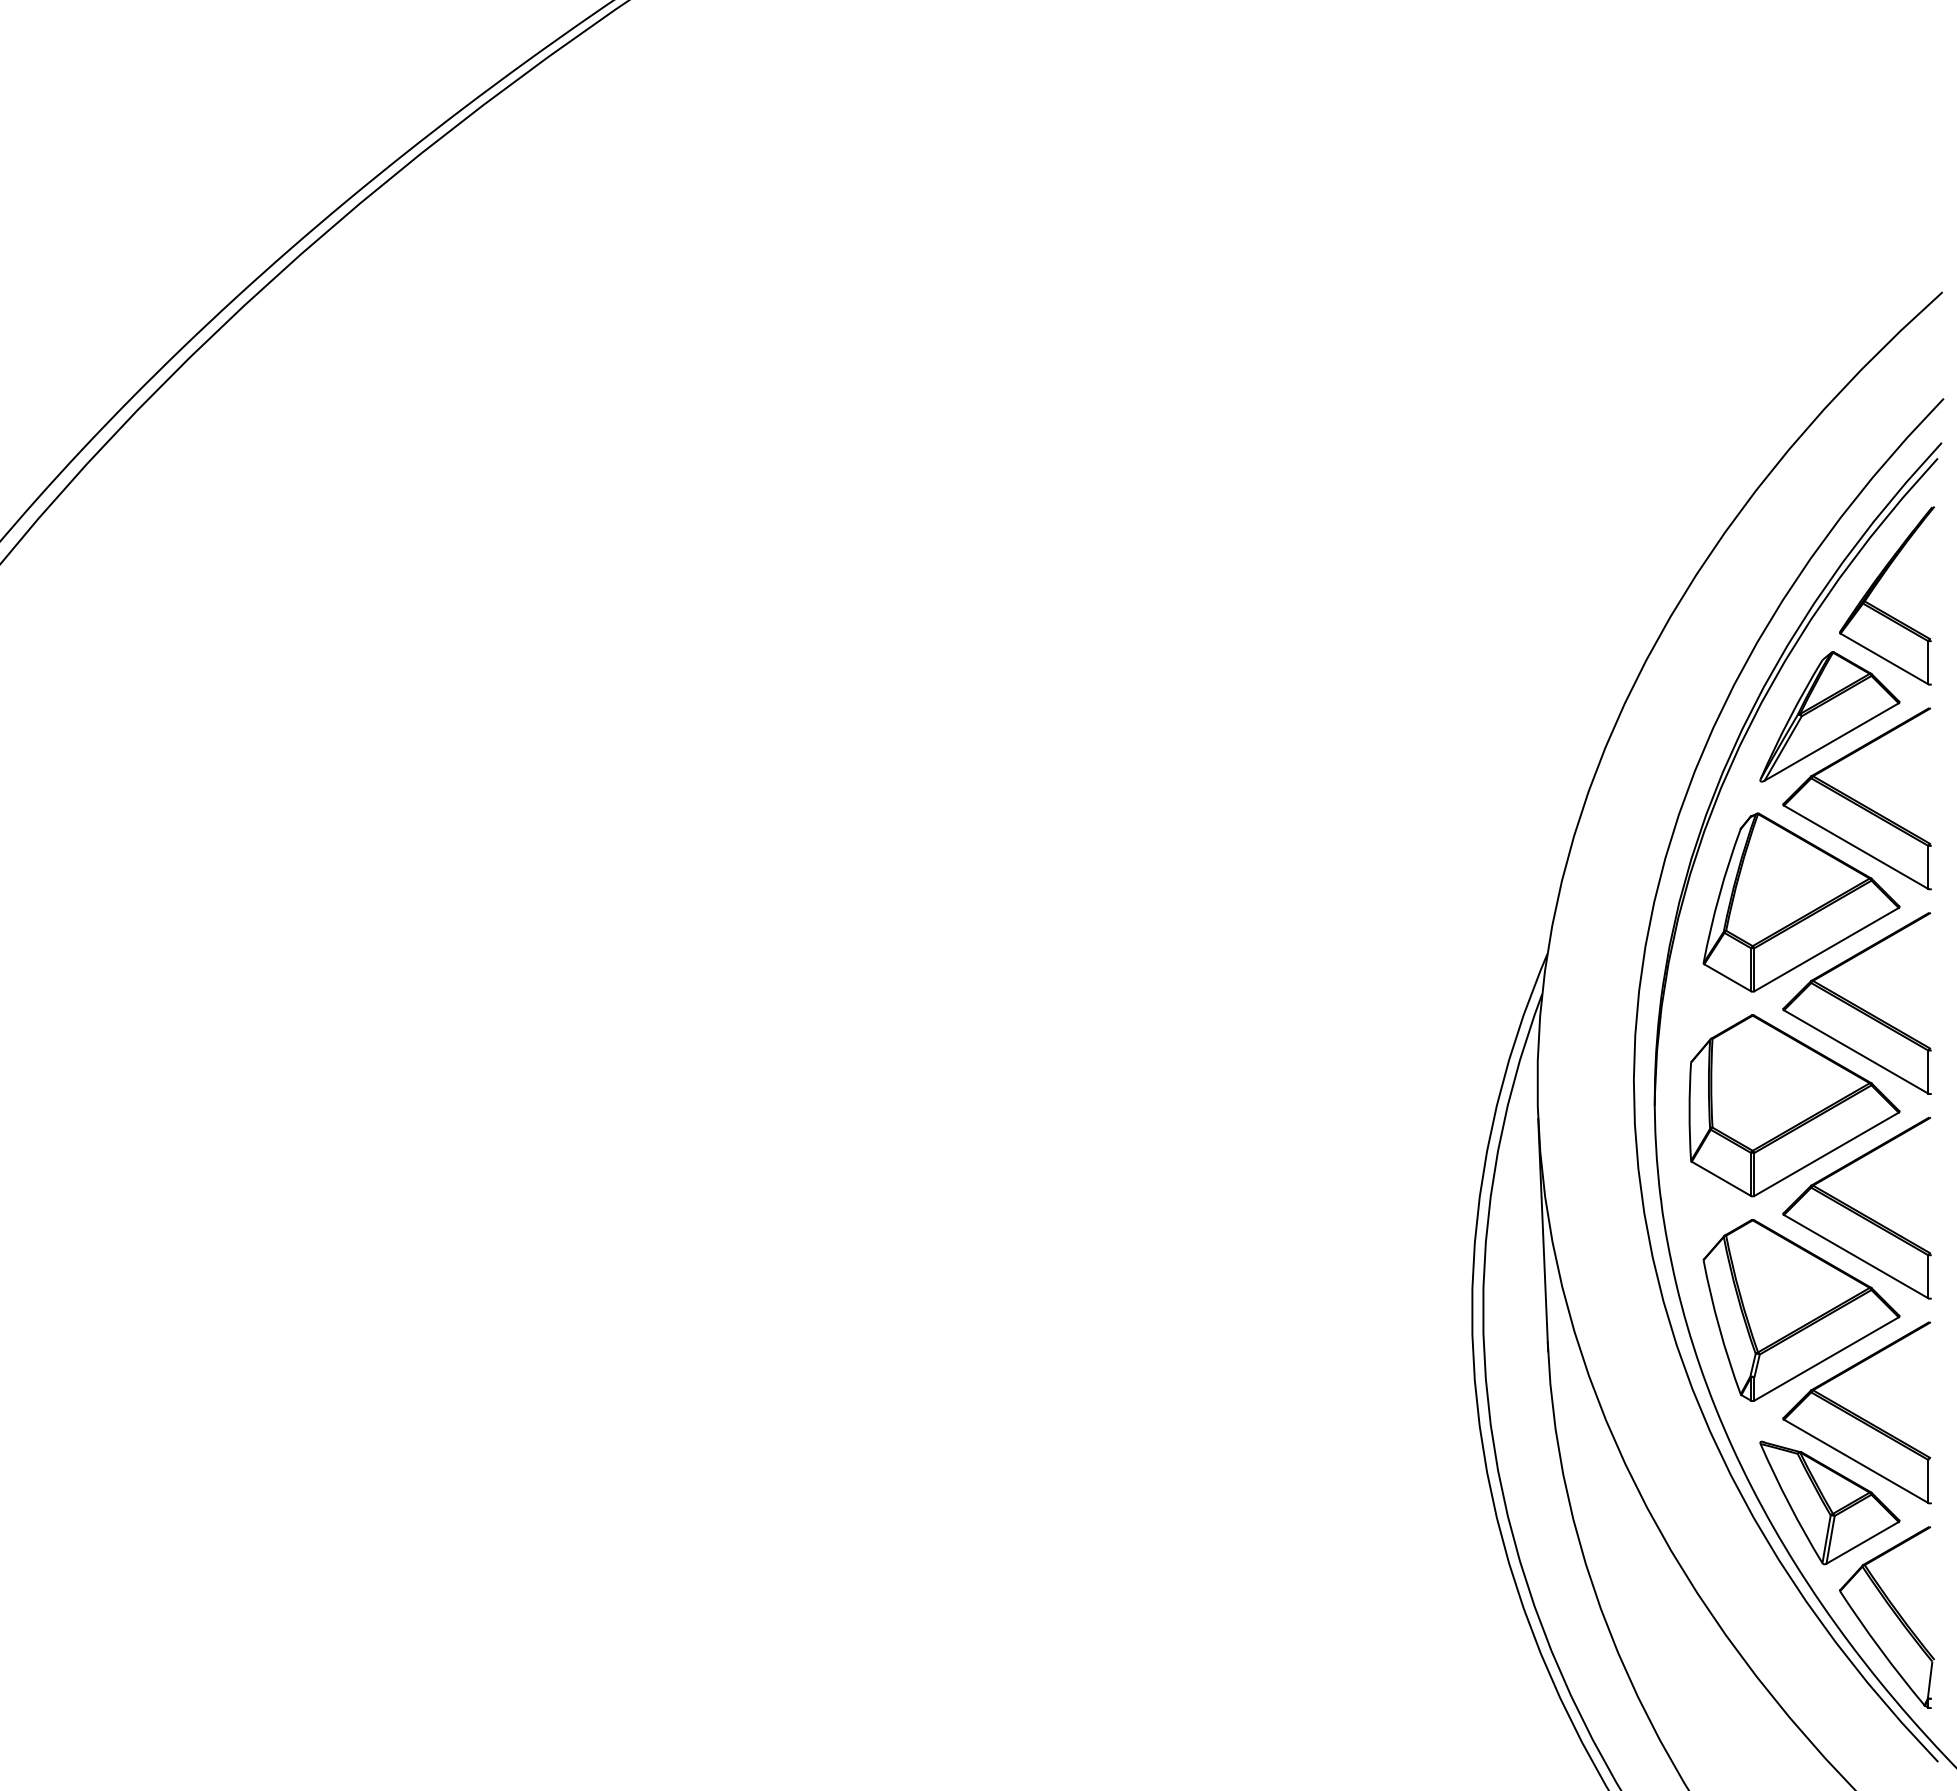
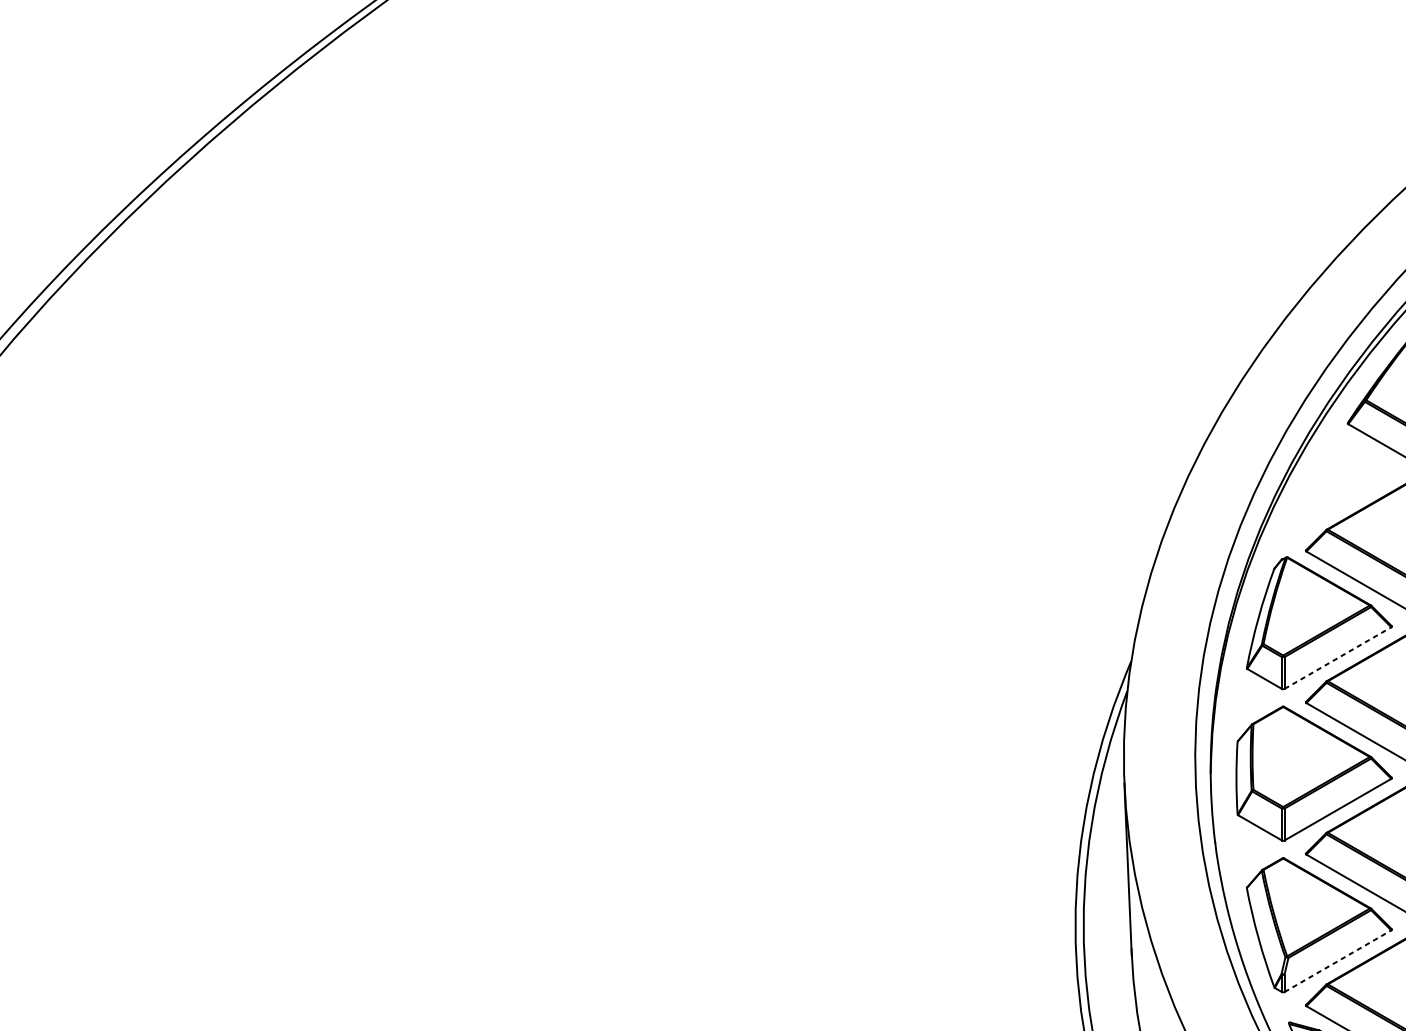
part: (1829, 716) -> (1340, 485), removed
line: (1827, 949) -> (1338, 658), solid -> dashed
line: (1827, 1358) -> (1338, 960), solid -> dashed

